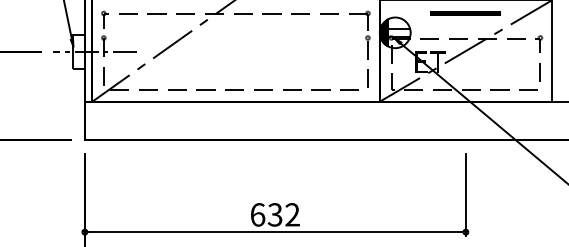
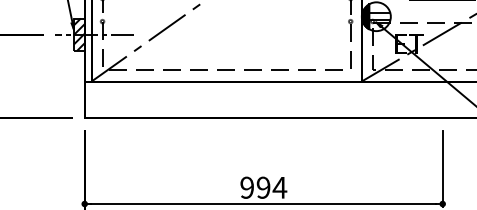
hatch: (78, 51) -> (78, 34), added
text: (275, 214) -> (263, 187), 632 -> 994

